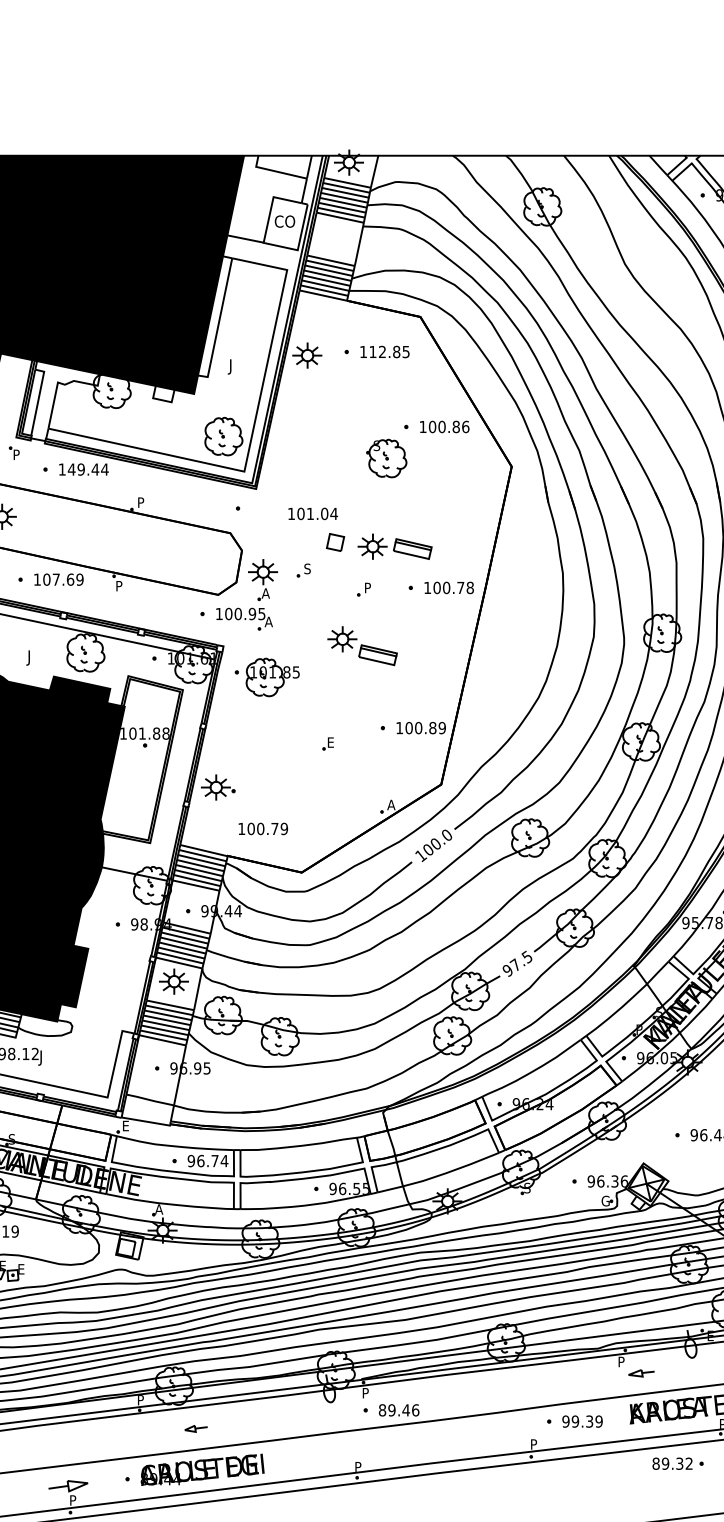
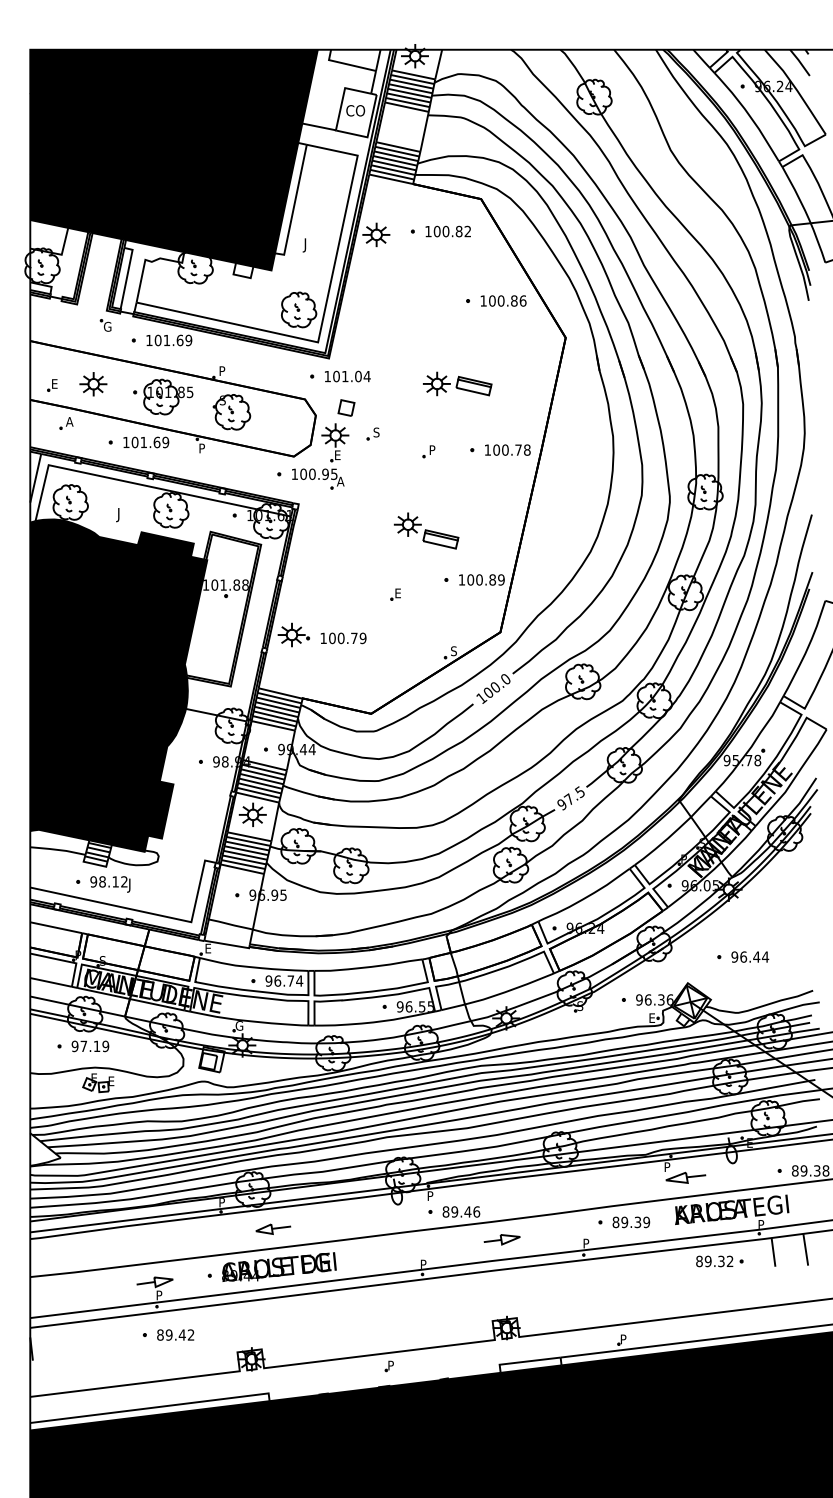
text: (389, 351) -> (452, 231), 112.85 -> 100.82
text: (17, 454) -> (107, 326), P -> G
part: (386, 458) -> (231, 412), moved
text: (88, 469) -> (173, 340), 149.44 -> 101.69
text: (312, 513) -> (347, 376), moved
part: (335, 541) -> (346, 407), moved
part: (394, 546) -> (457, 383), moved
text: (55, 579) -> (143, 442), 107.69 -> 101.69
text: (265, 593) -> (337, 455), A -> E
part: (362, 645) -> (426, 530), moved
part: (267, 676) -> (163, 396), moved
text: (390, 805) -> (453, 651), A -> S
text: (263, 829) -> (343, 638), moved
text: (605, 1201) -> (652, 1018), G -> E
text: (159, 1209) -> (239, 1025), A -> G
part: (641, 1373) -> (685, 1177), size x1.67
text: (565, 1421) -> (615, 1222), 99.39 -> 89.39
part: (196, 1428) -> (273, 1228), size x1.67
part: (442, 1440) -> (501, 1239), added

